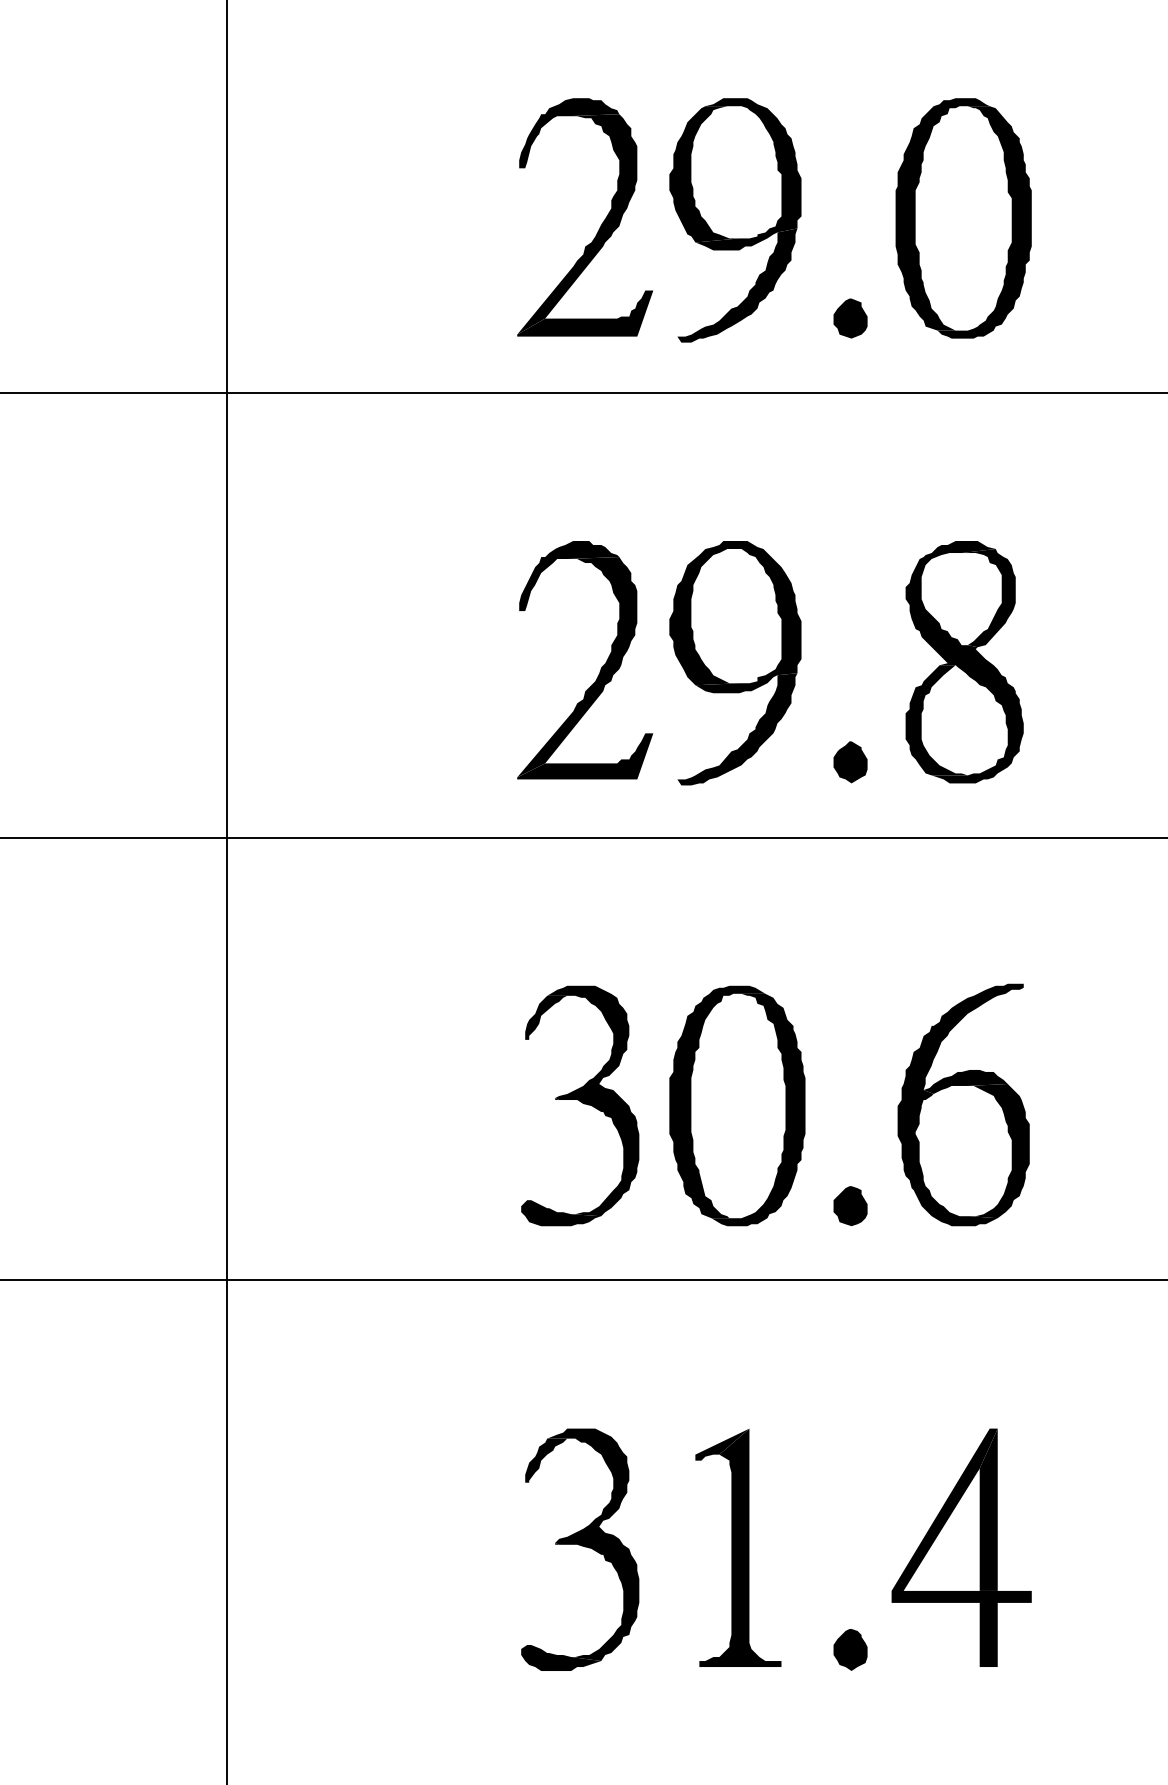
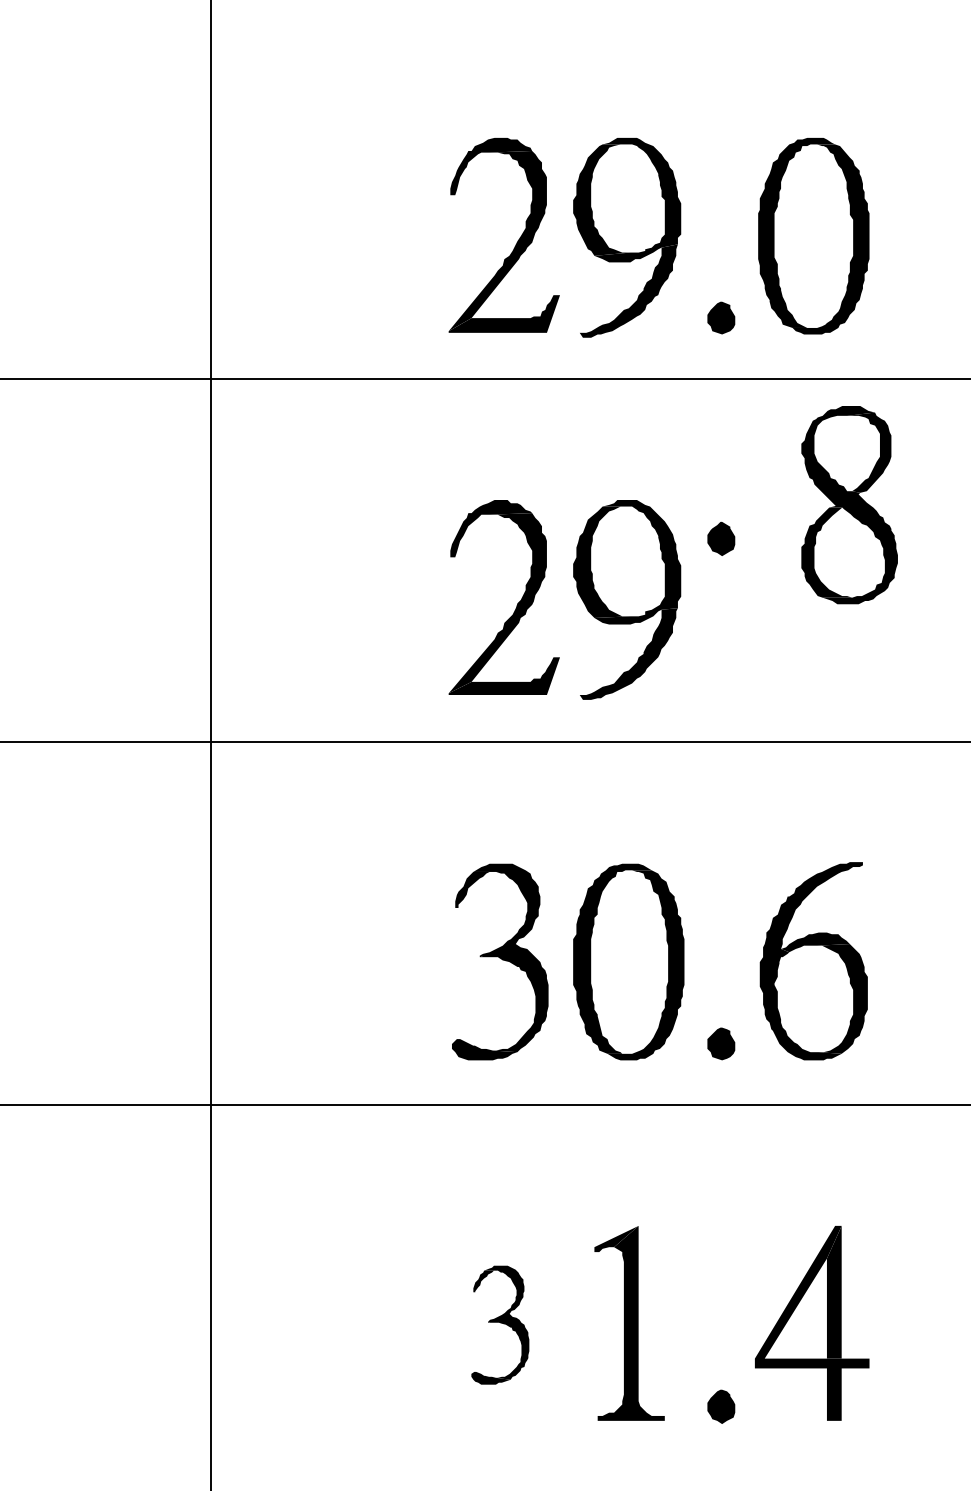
part: (964, 662) -> (849, 505), moved
part: (850, 761) -> (721, 538), moved
part: (580, 1550) -> (500, 1325), size x0.6

